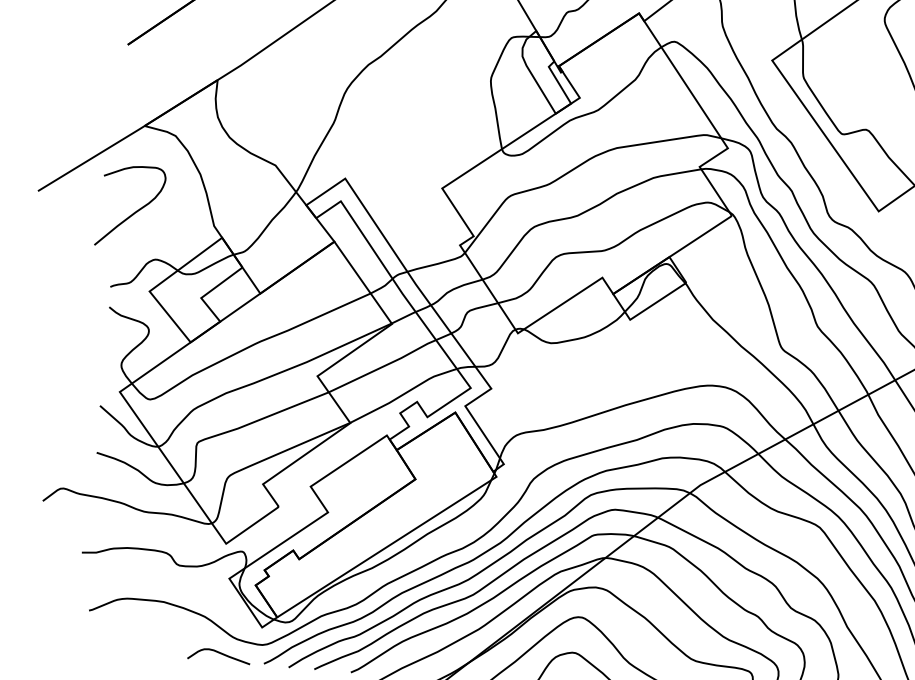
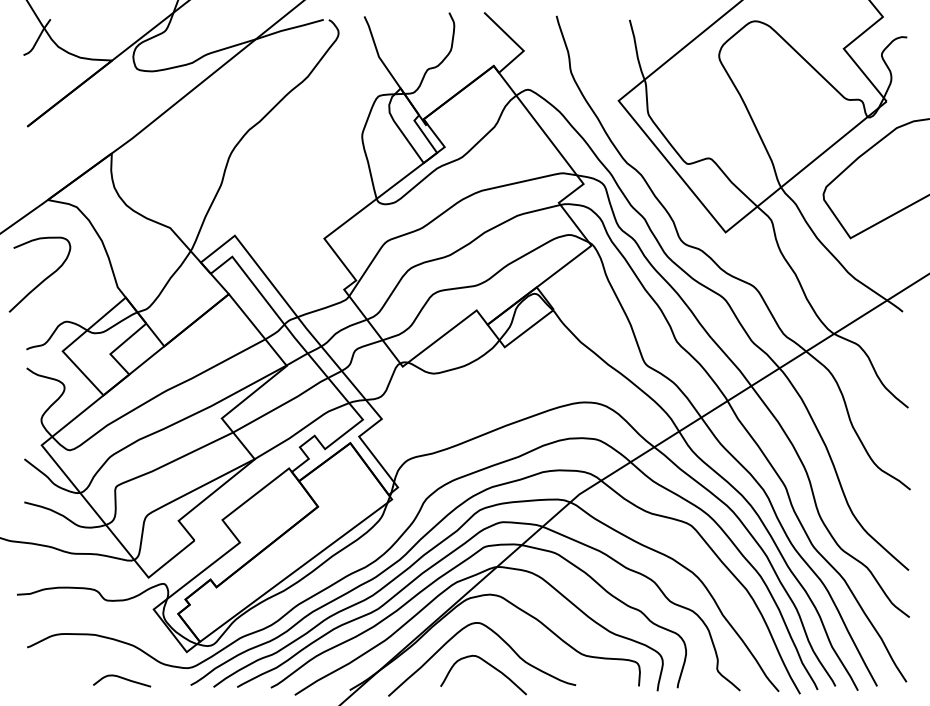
curve: (220, 654) -> (123, 679), moved

